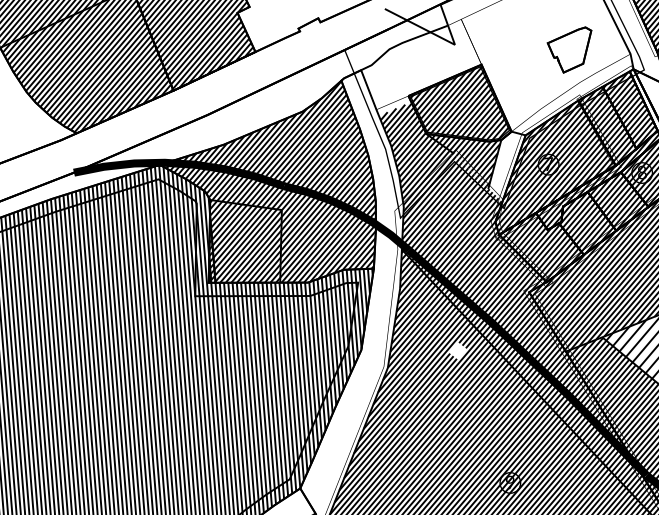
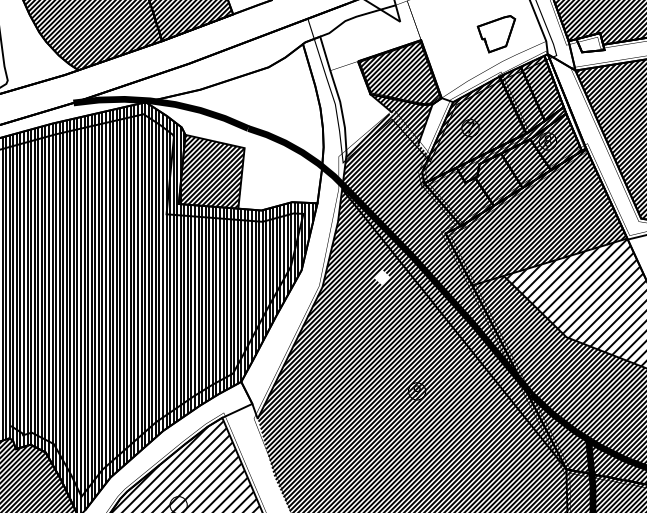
hatch: (418, 152) -> (362, 109), removed
hatch: (269, 186) -> (235, 127), removed

